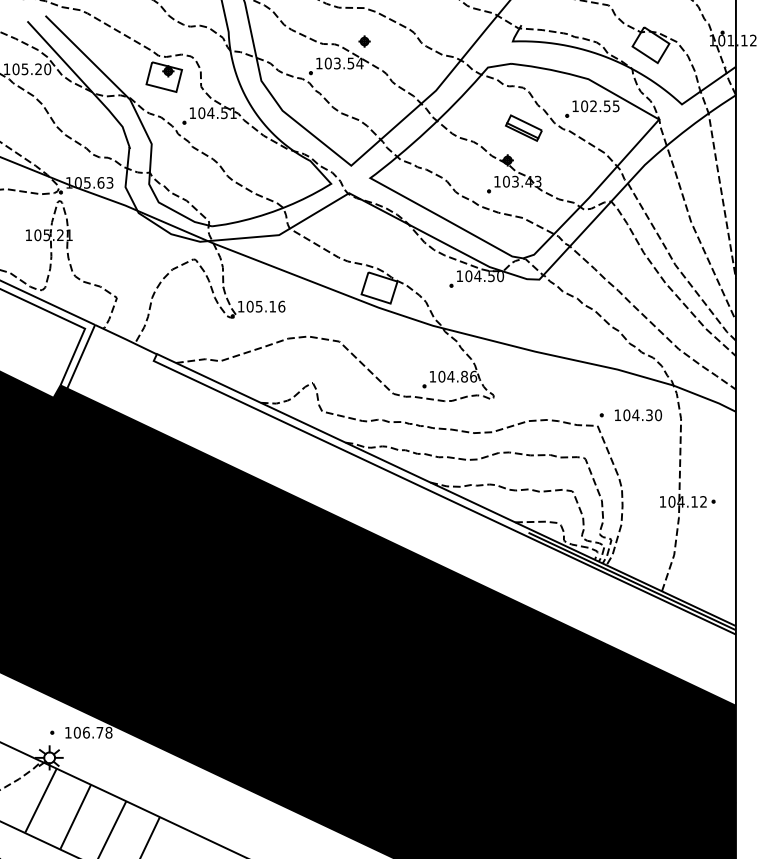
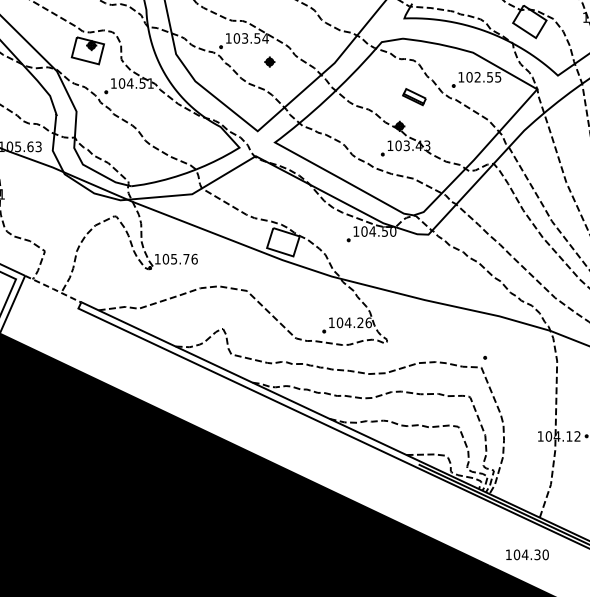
part: (364, 41) -> (269, 62), moved
part: (523, 127) -> (414, 96), size x0.7
text: (272, 306) -> (186, 259), 105.16 -> 105.76
line: (126, 339) -> (53, 289), solid -> dashed
text: (464, 376) -> (360, 322), 104.86 -> 104.26
text: (638, 415) -> (527, 555), moved

